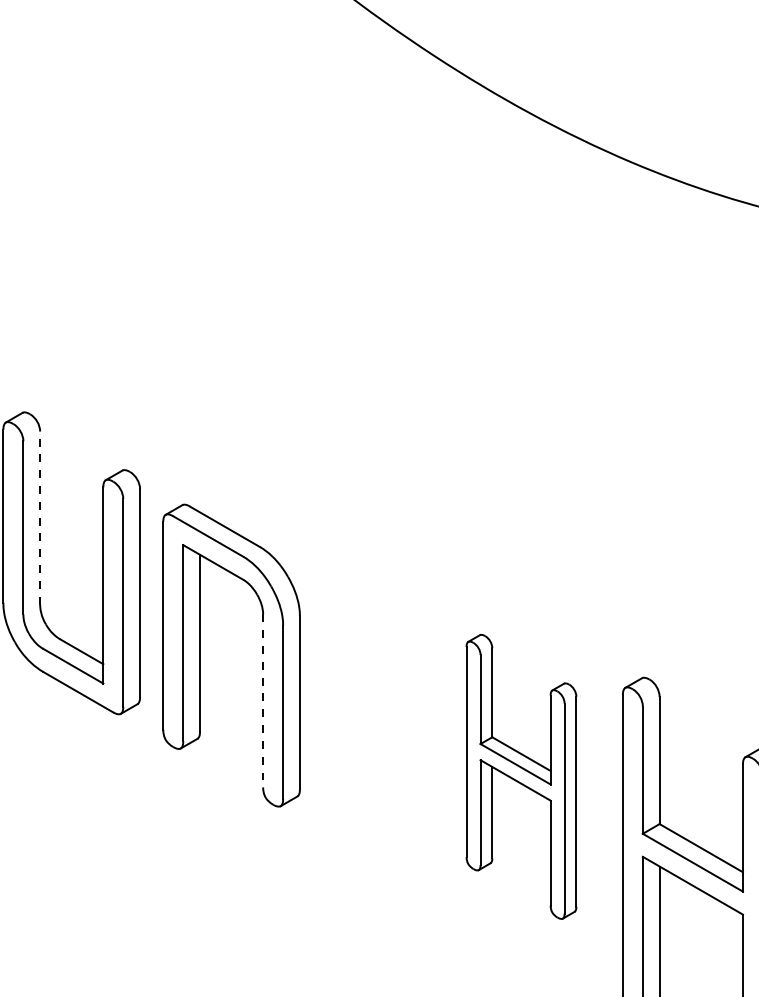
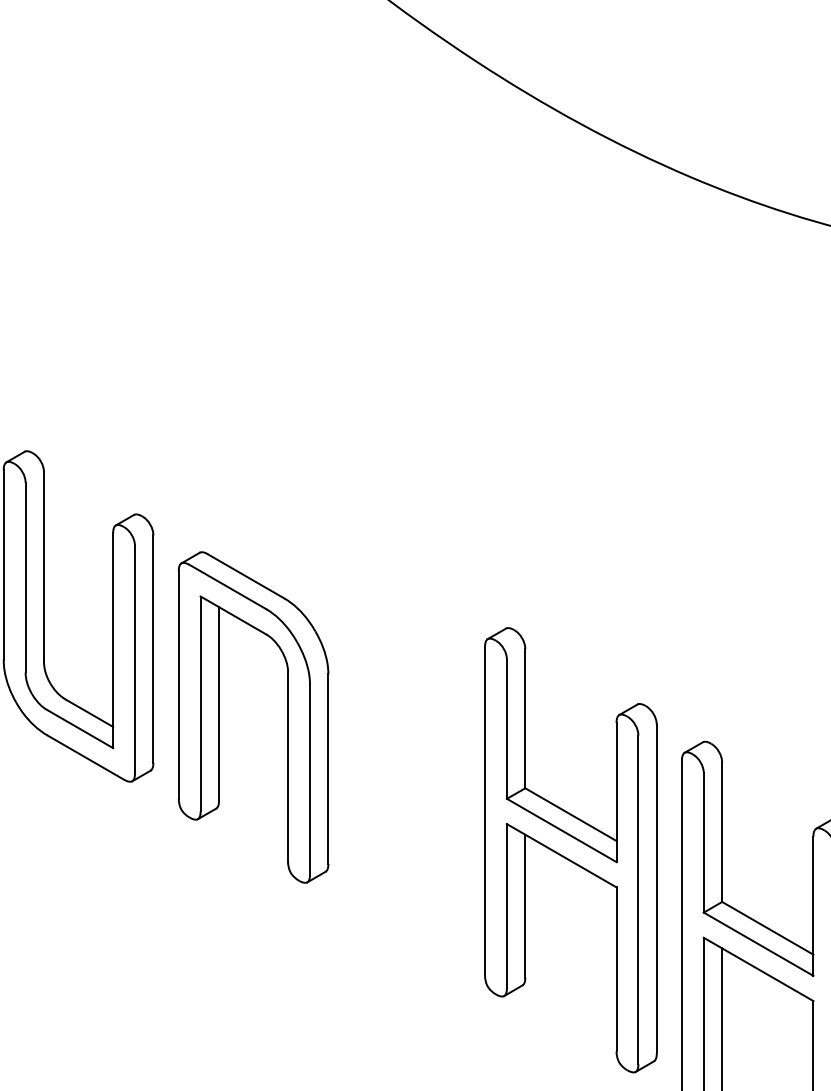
line: (40, 518) -> (44, 567), dashed -> solid
line: (263, 700) -> (288, 766), dashed -> solid
part: (521, 776) -> (570, 849), size x1.43

